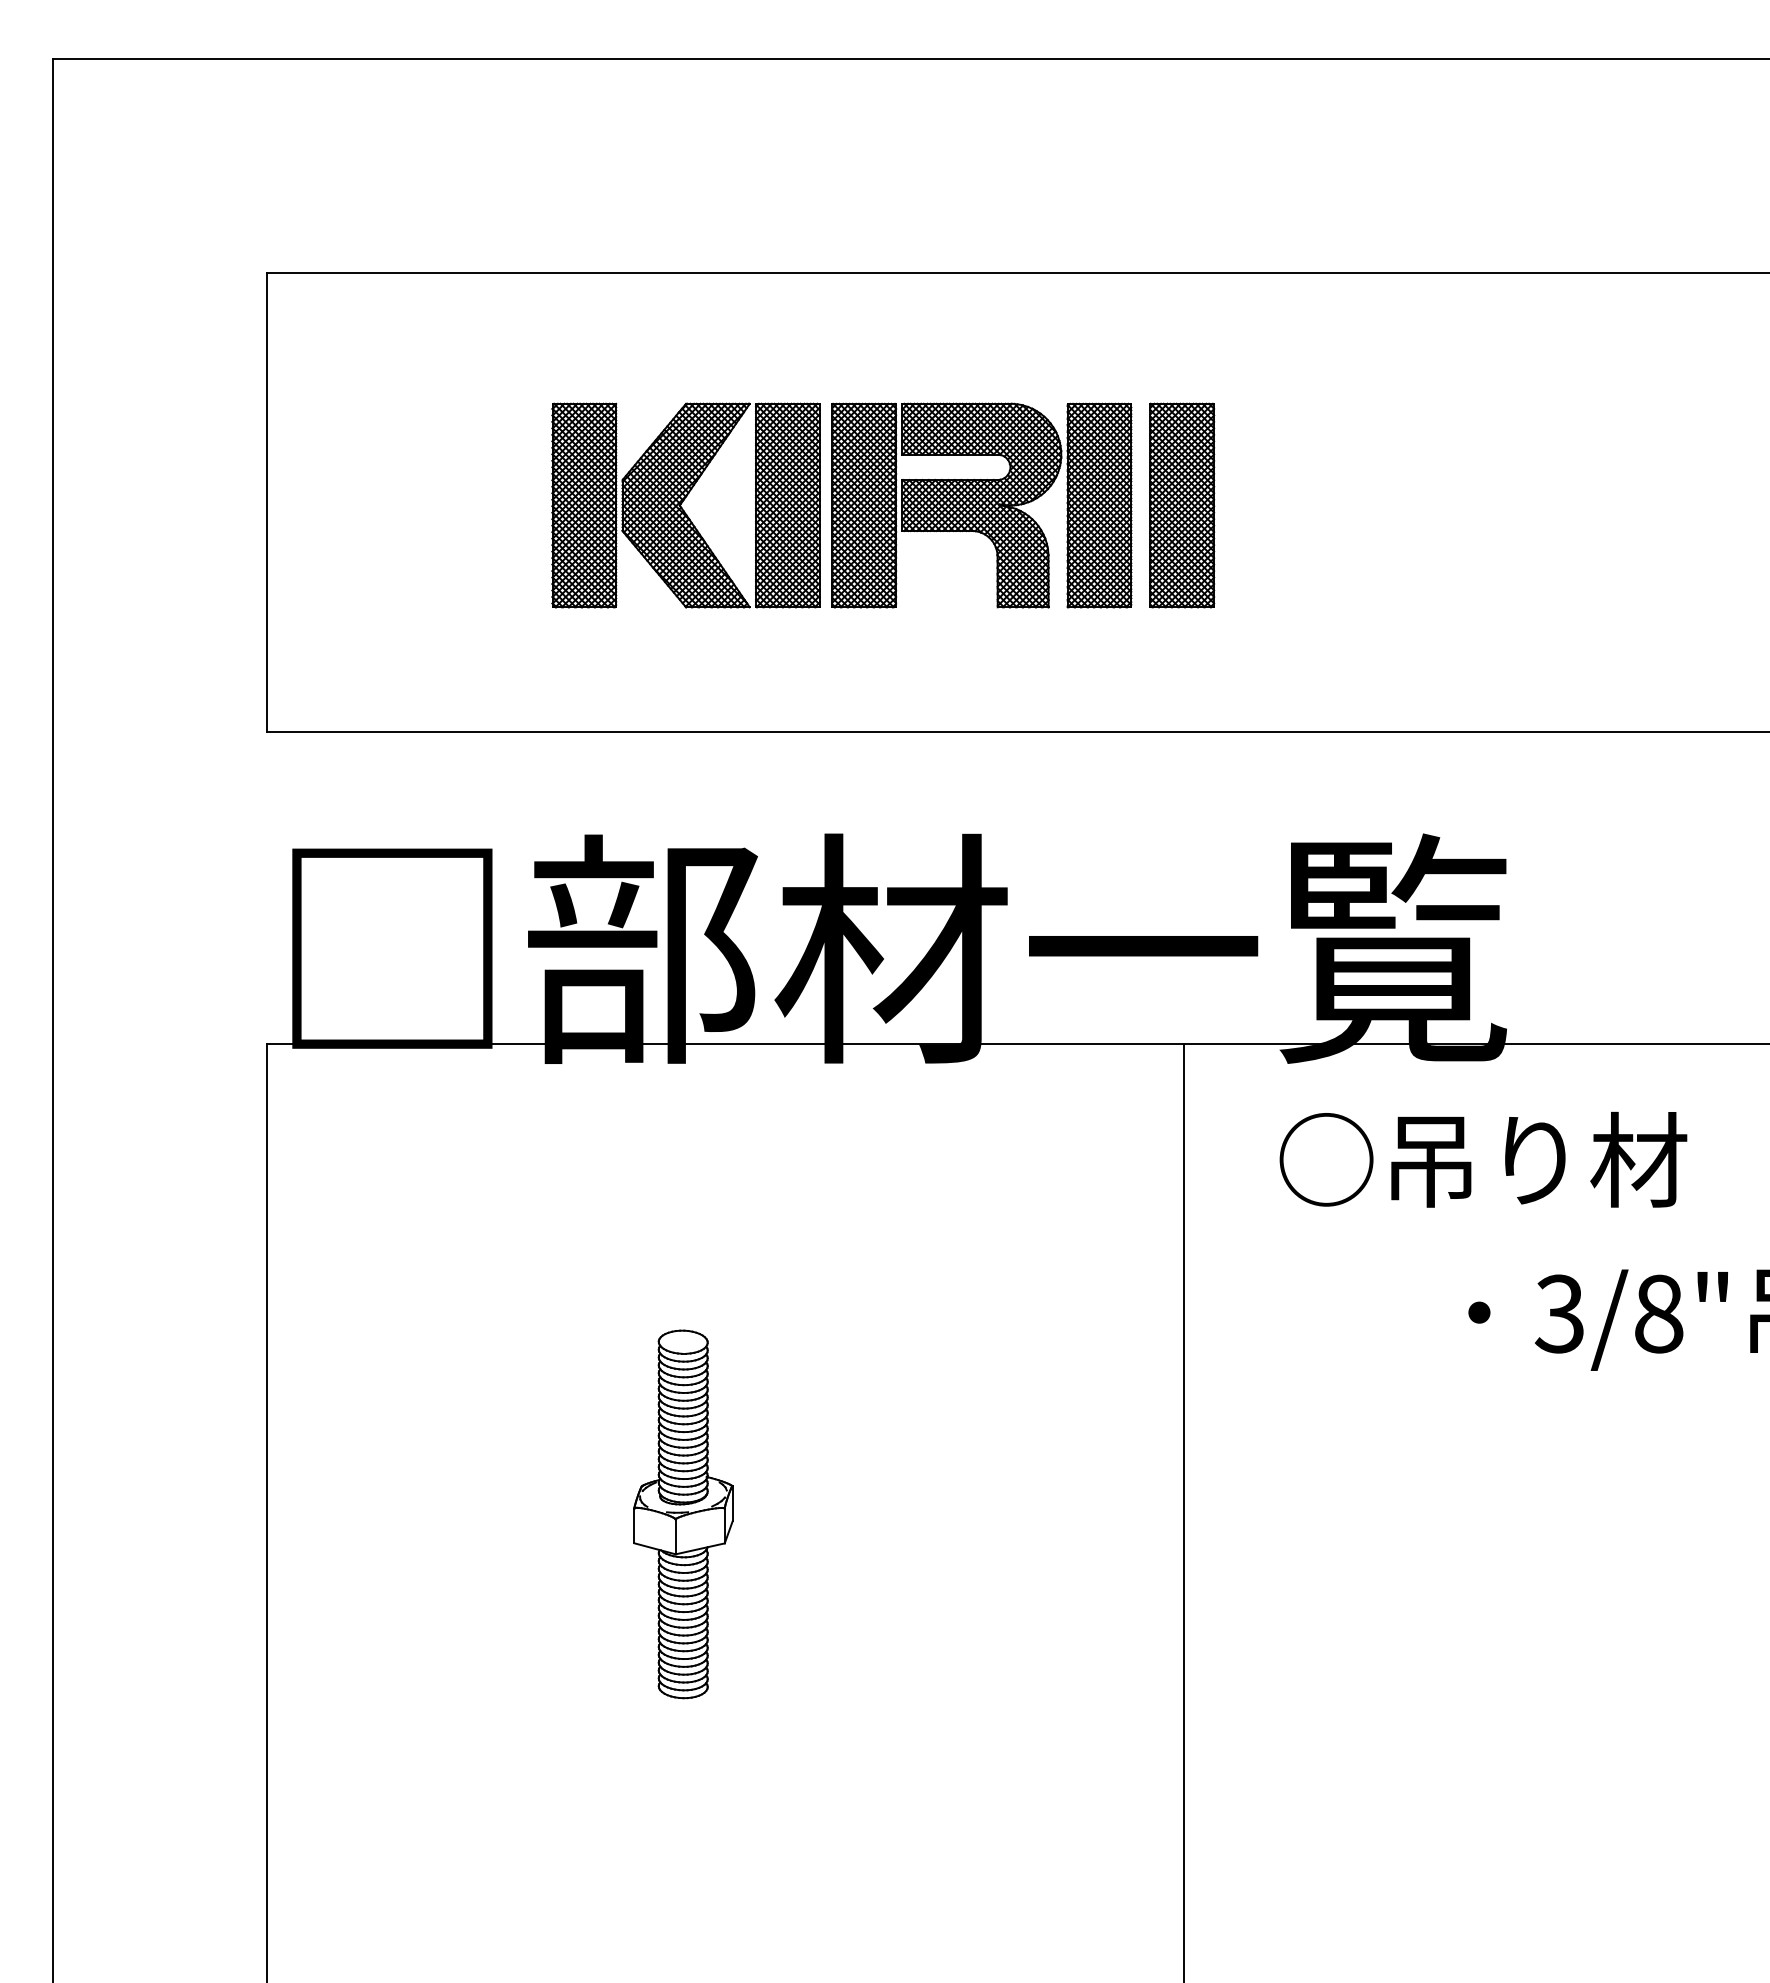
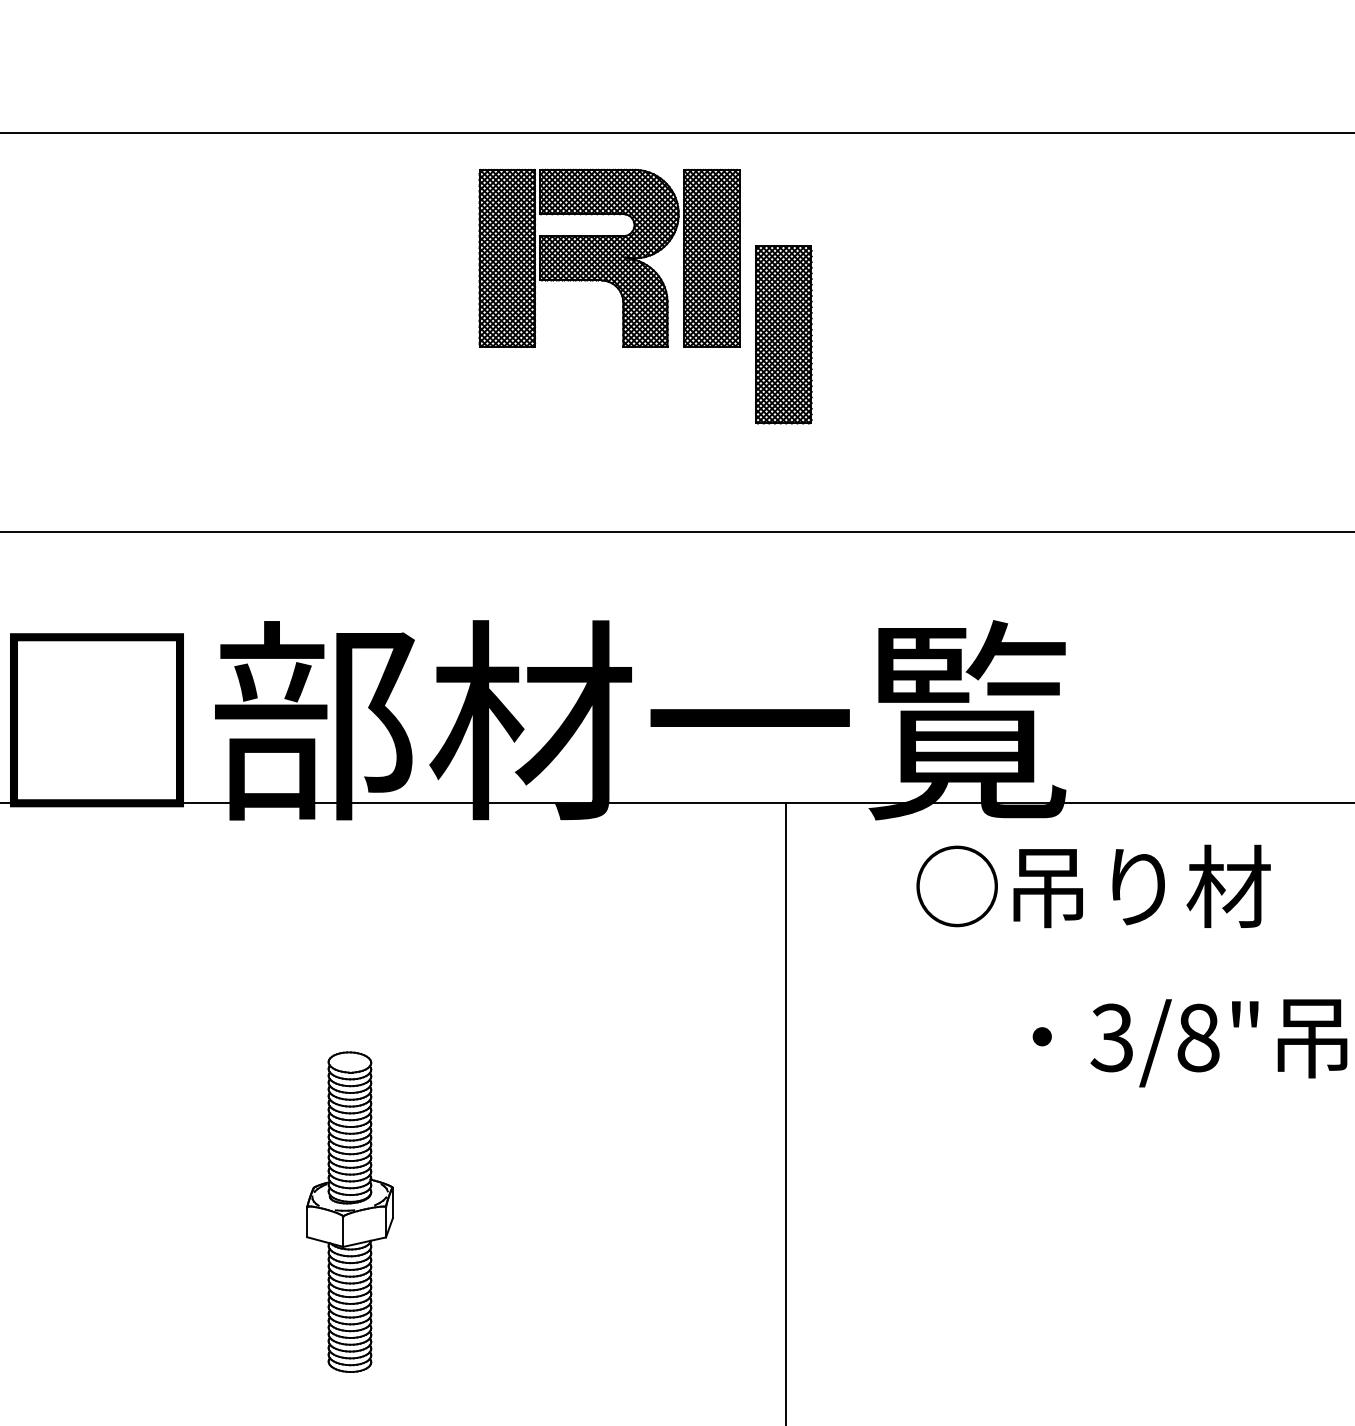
part: (685, 505) -> (351, 334), removed
part: (981, 505) -> (609, 258), moved
text: (1483, 1159) -> (1093, 886), moved

